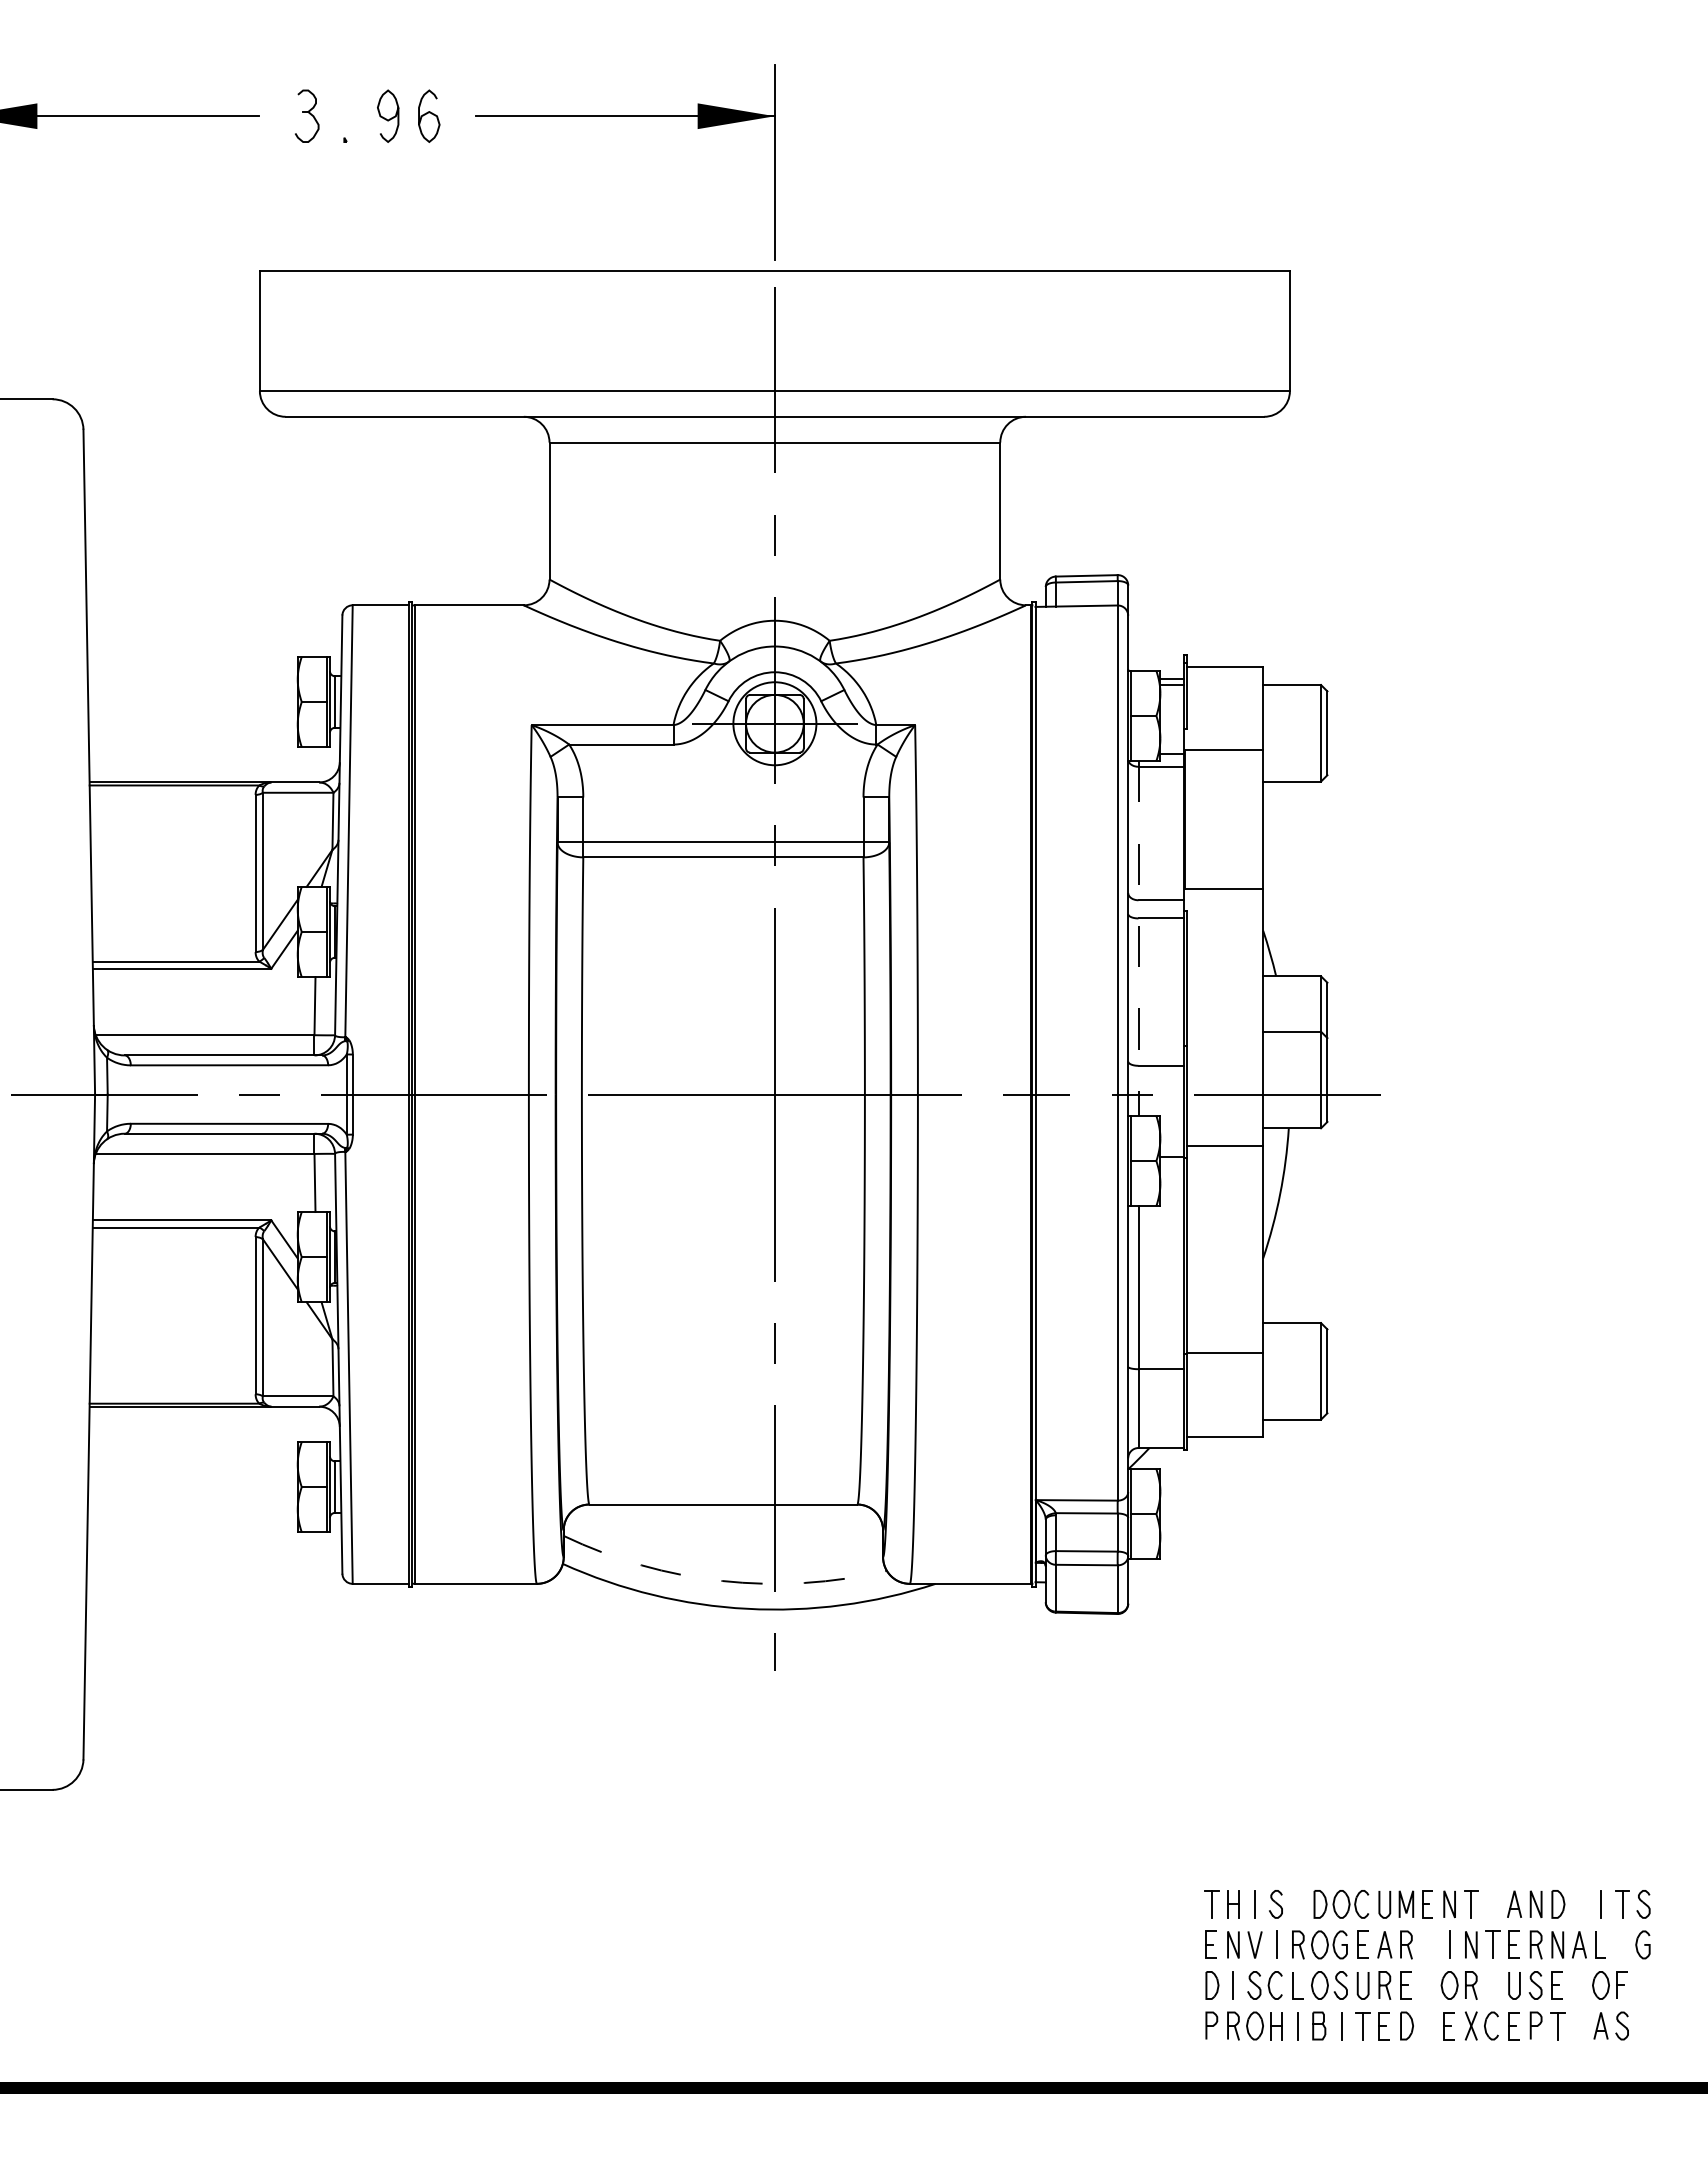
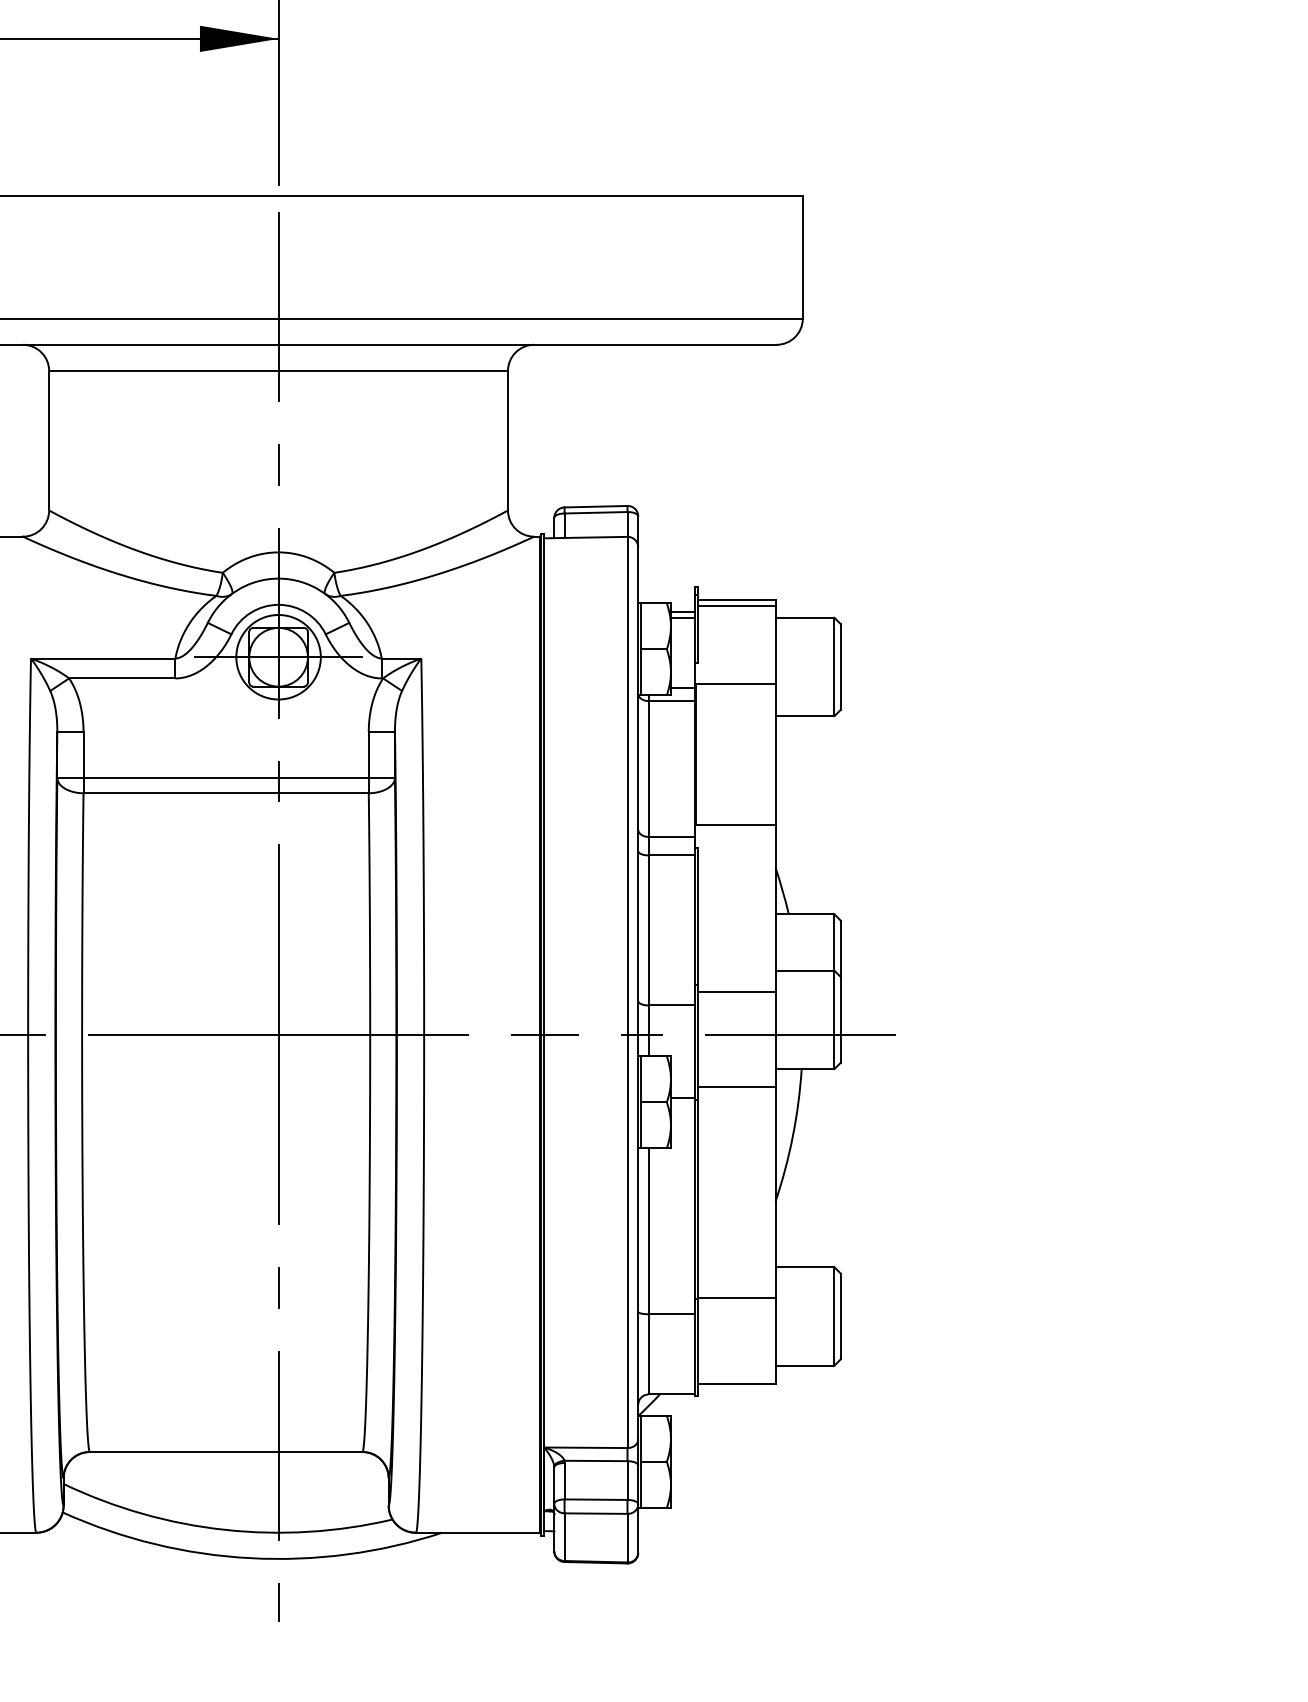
line: (1224, 673) -> (736, 606), added
line: (1138, 939) -> (648, 876), dashed -> solid
line: (1224, 1052) -> (736, 991), added
arc: (722, 1581) -> (225, 1530), dashed -> solid

